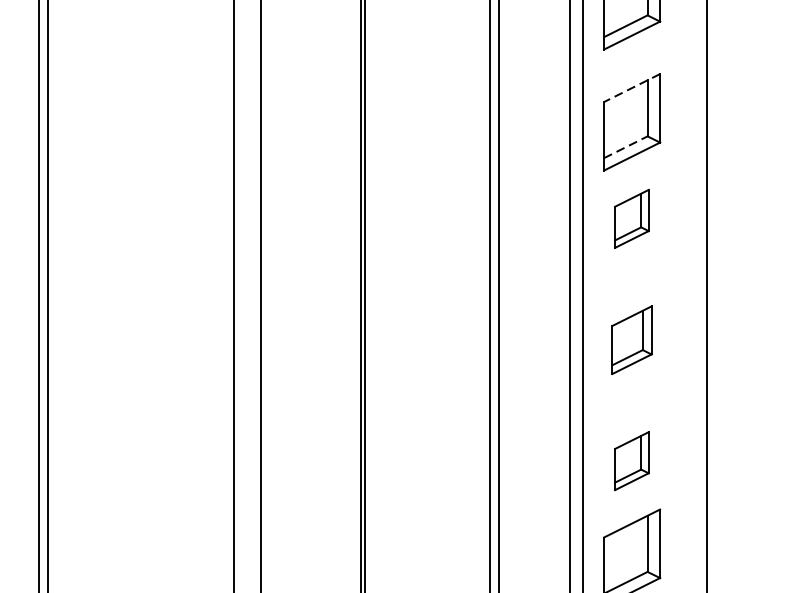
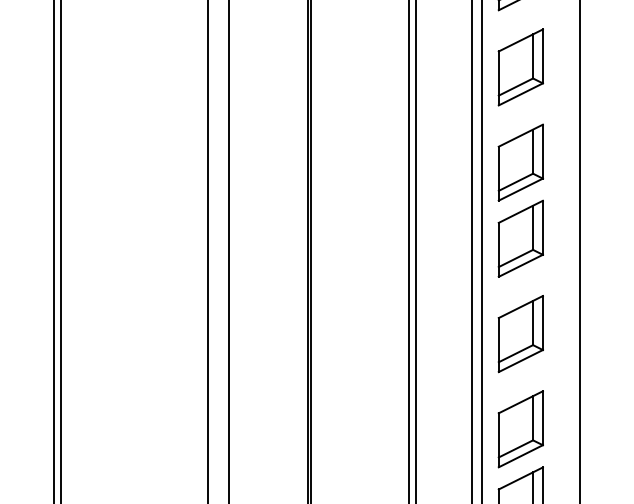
line: (631, 87) -> (520, 135), dashed -> solid
line: (626, 147) -> (516, 182), dashed -> solid
part: (631, 218) -> (520, 238), size x1.67
part: (631, 340) -> (520, 334), size x1.43
part: (631, 461) -> (520, 429), size x1.67

